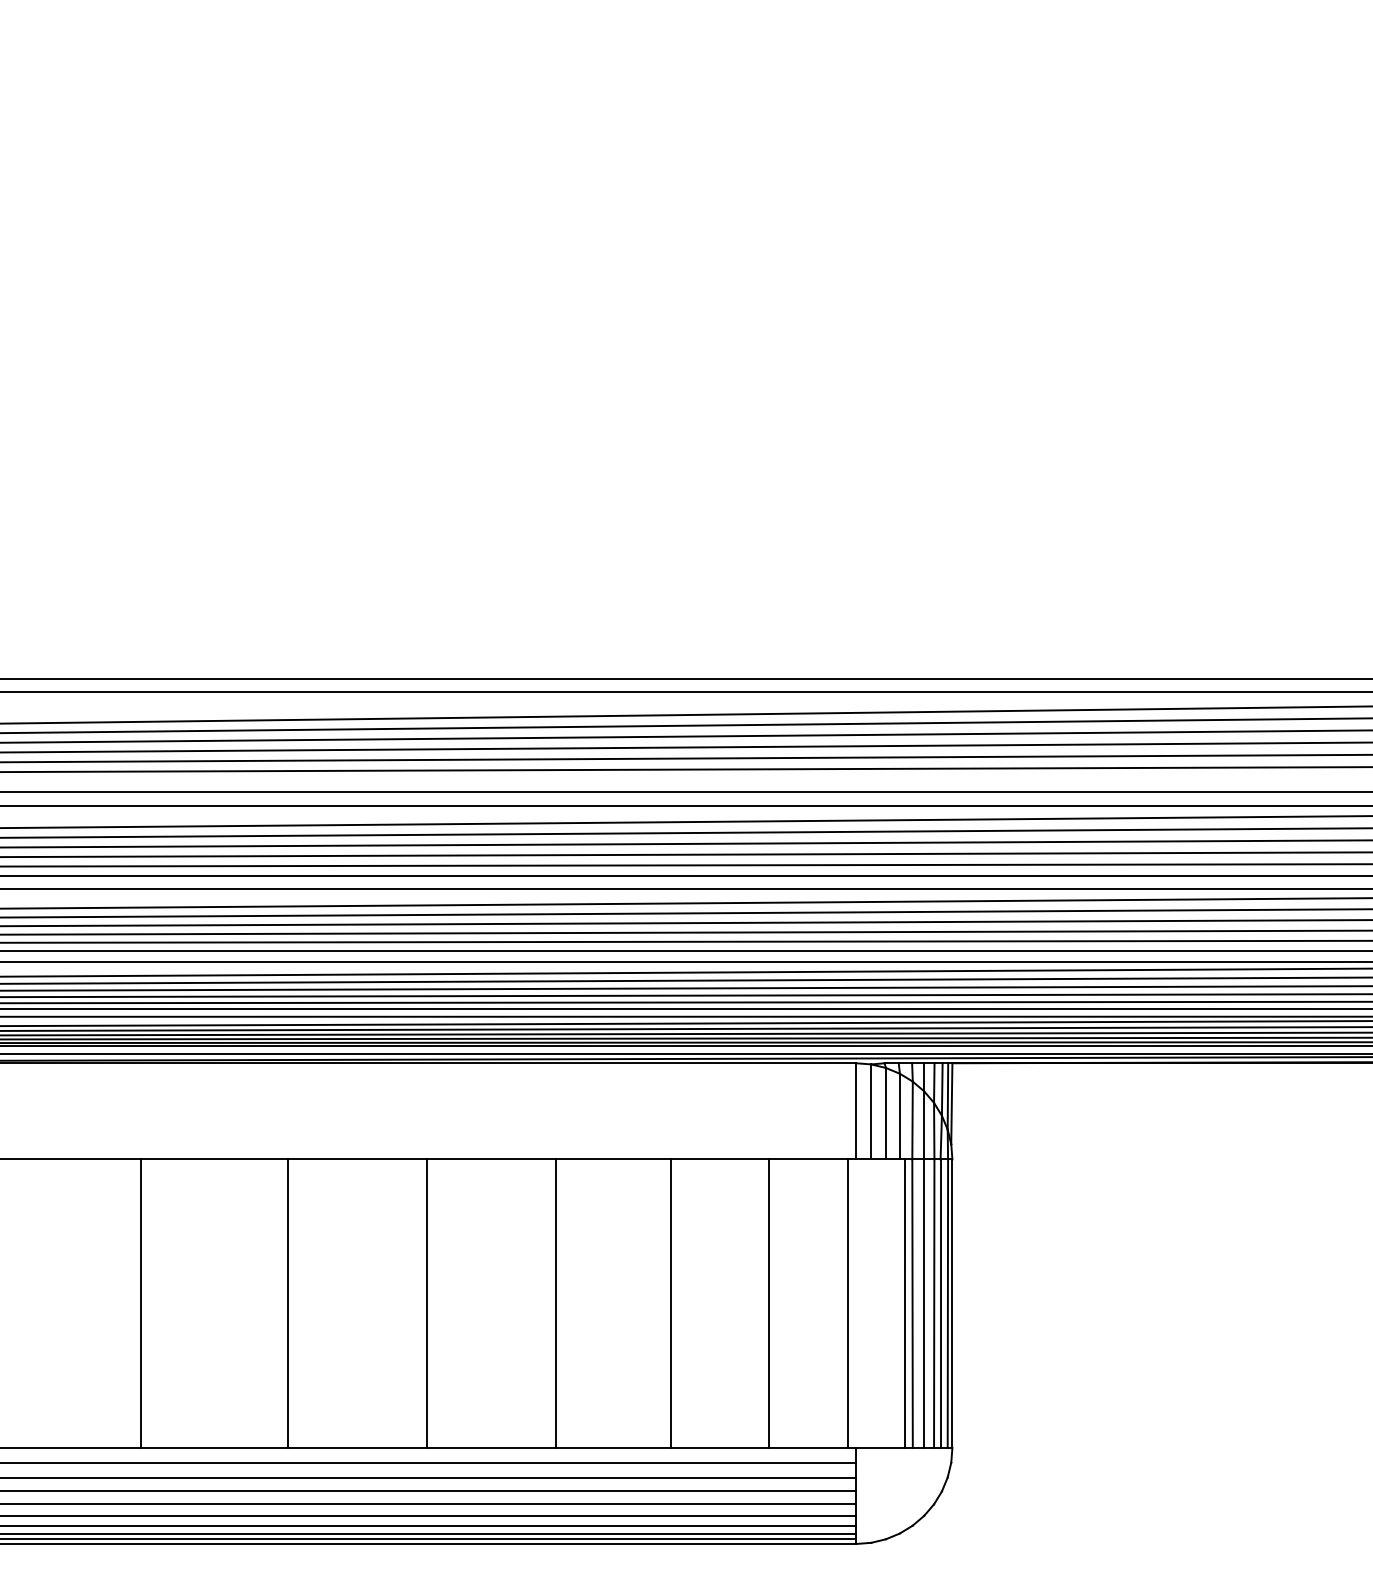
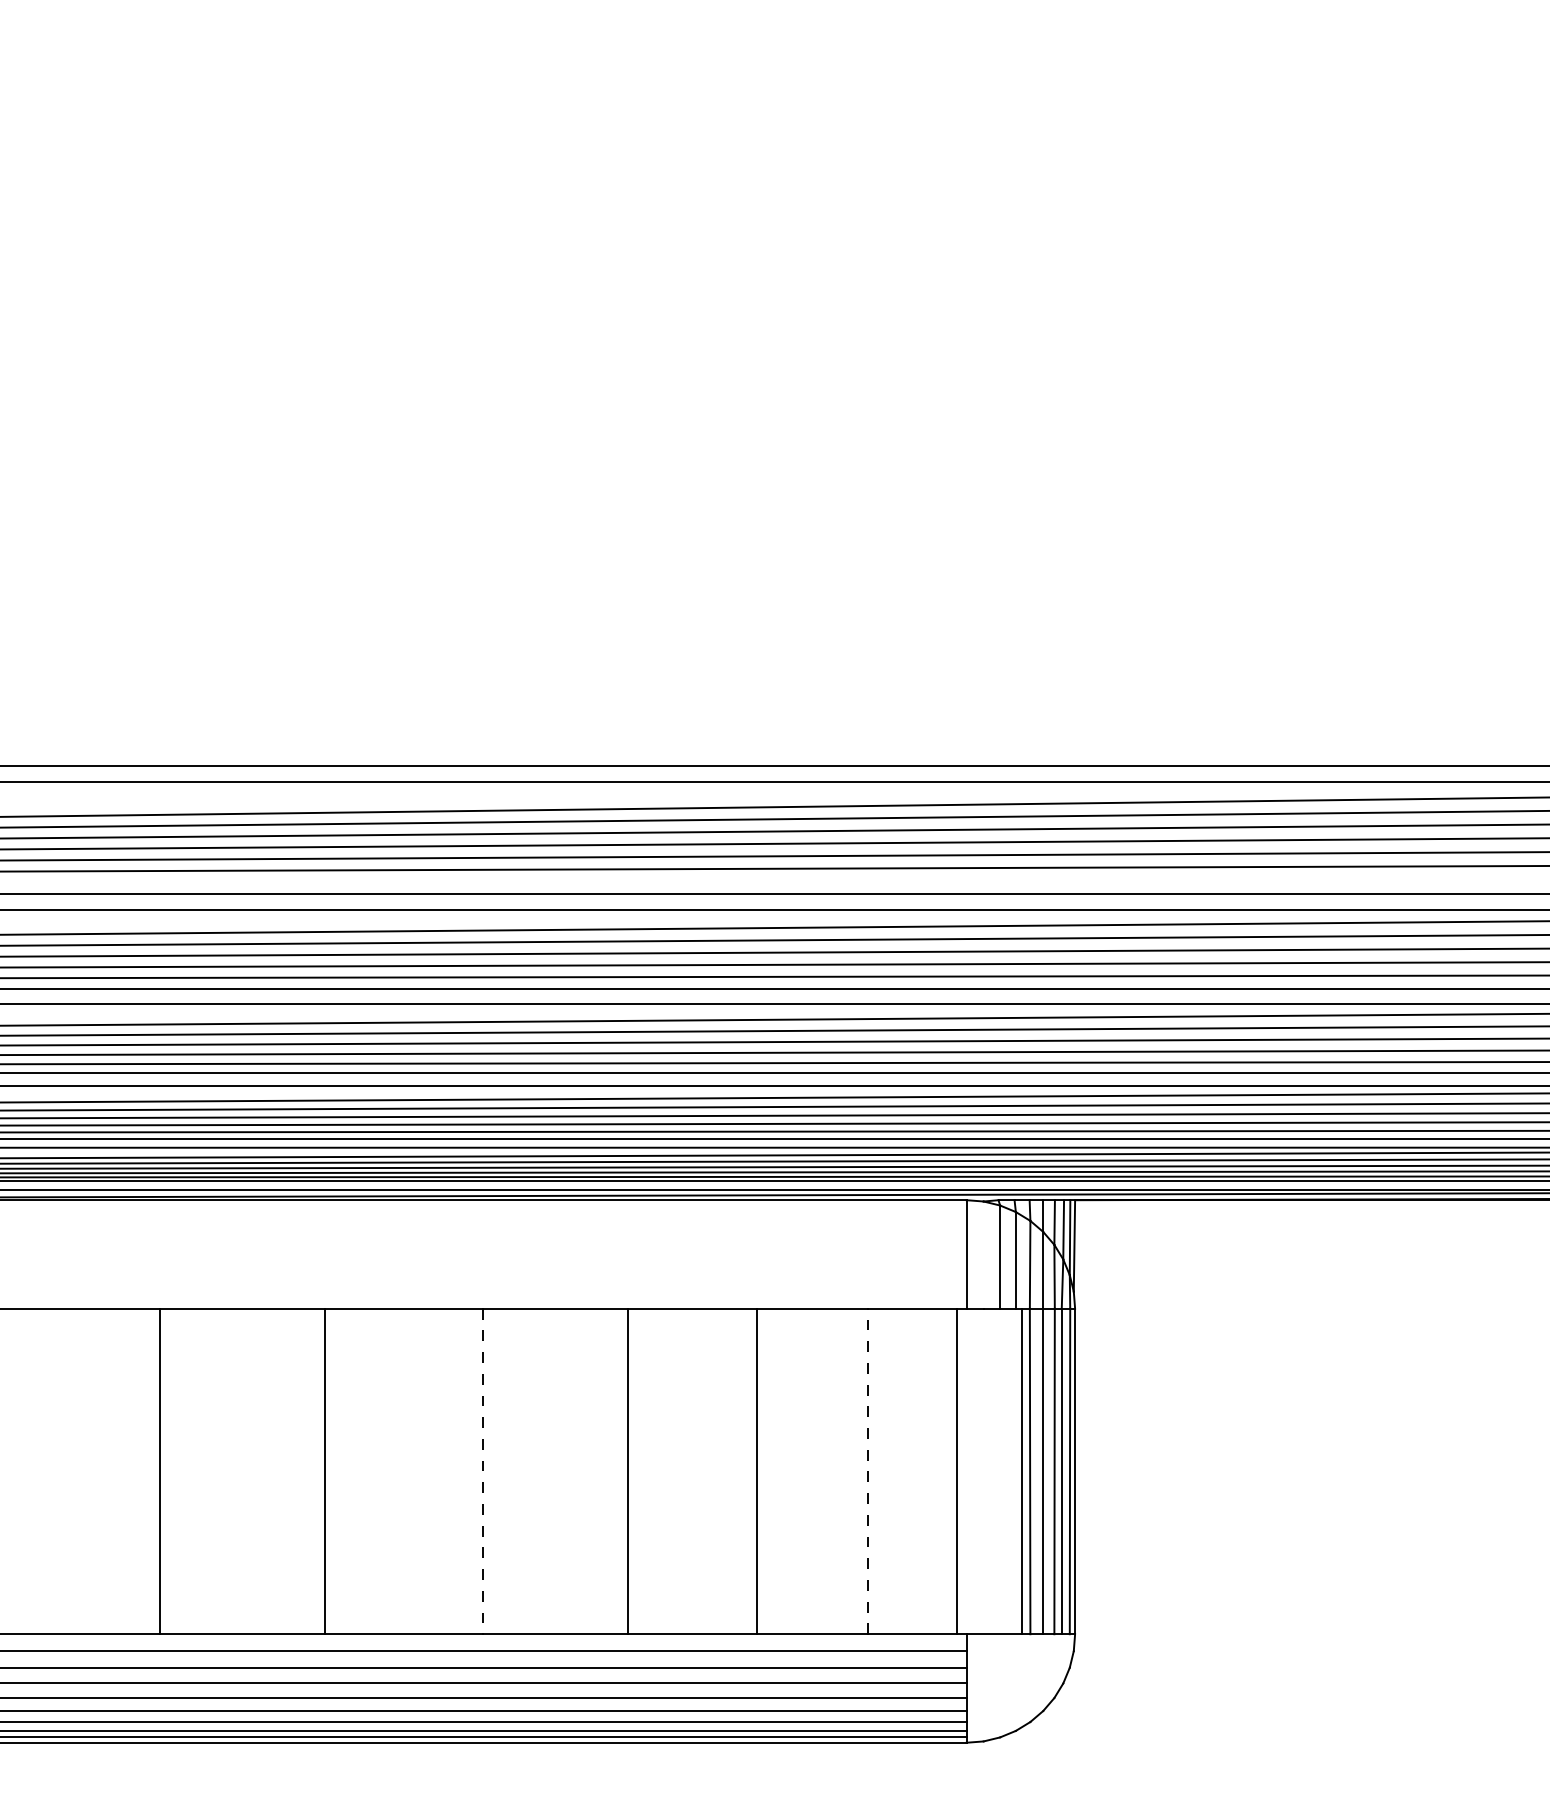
line: (871, 1111) -> (983, 1254), removed
line: (768, 1303) -> (867, 1471), solid -> dashed
line: (427, 1304) -> (482, 1472), solid -> dashed

